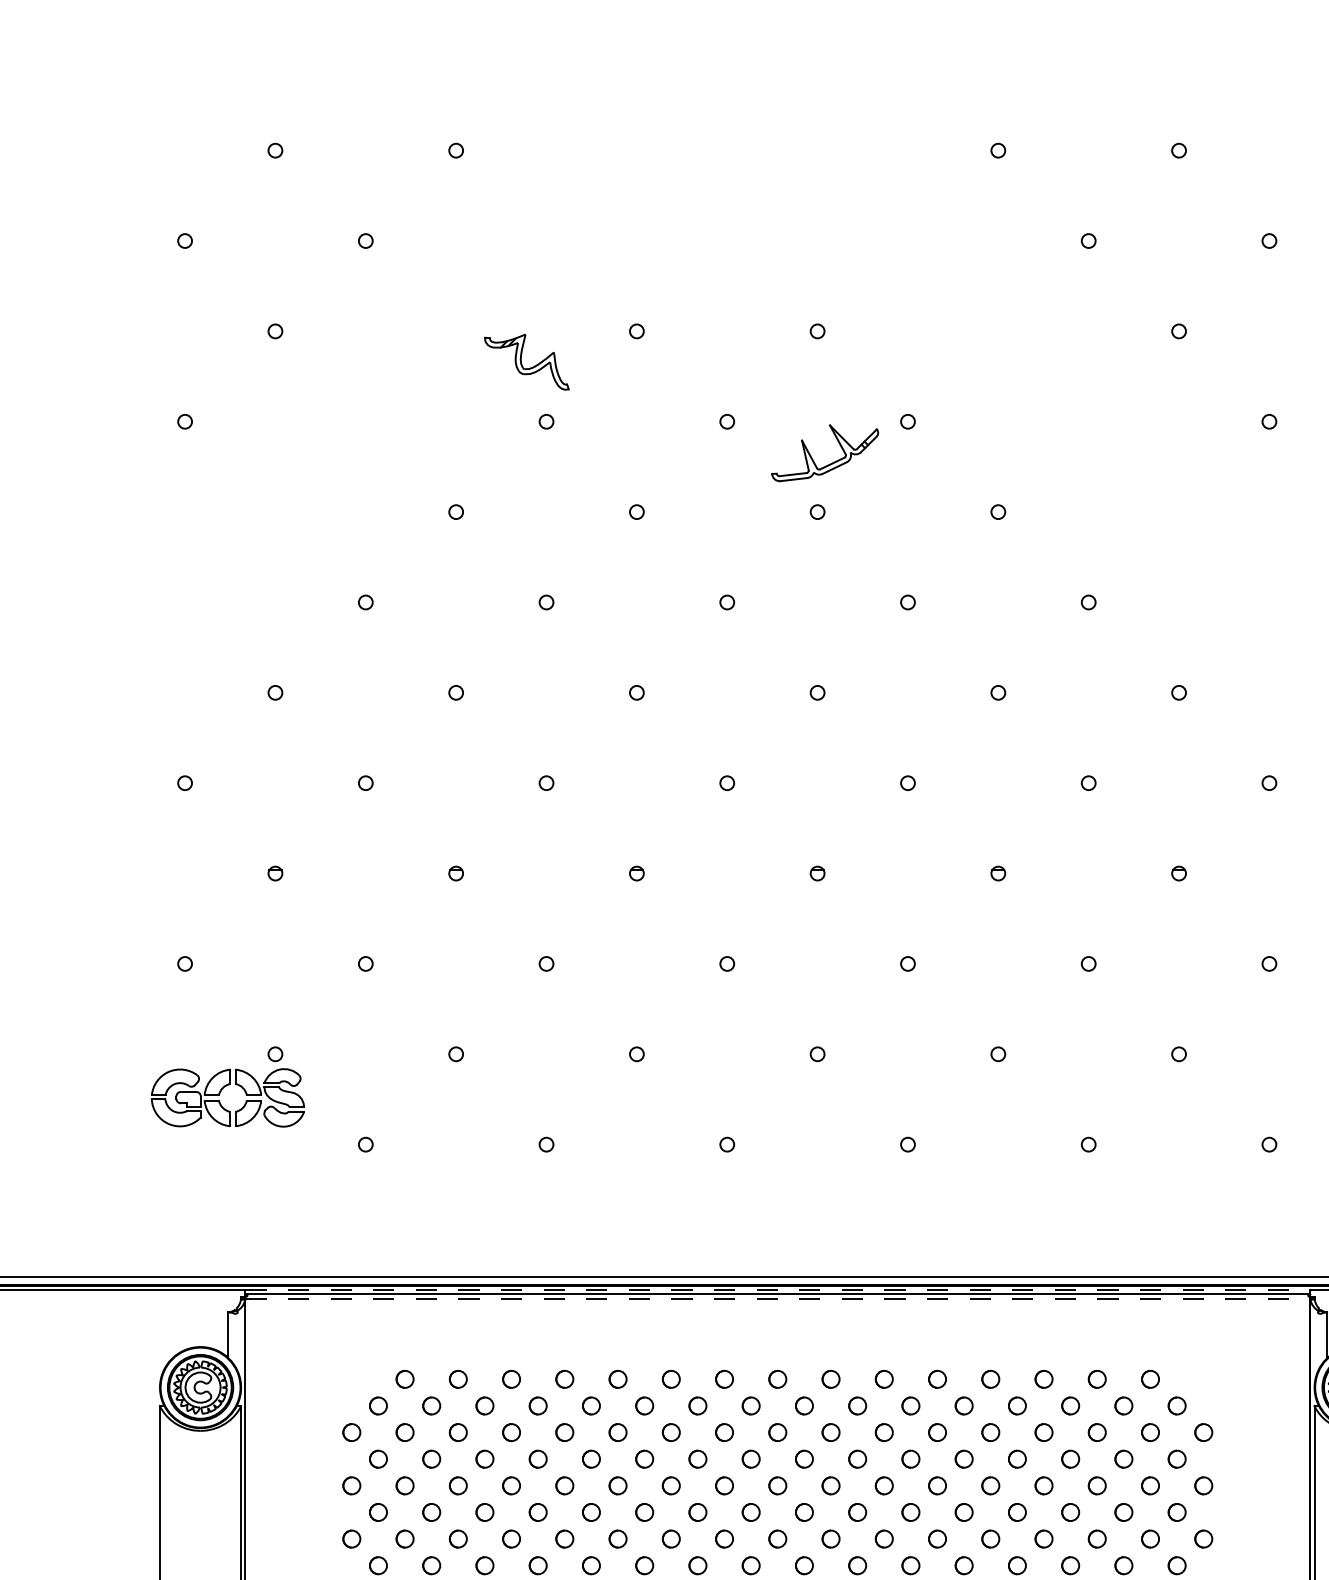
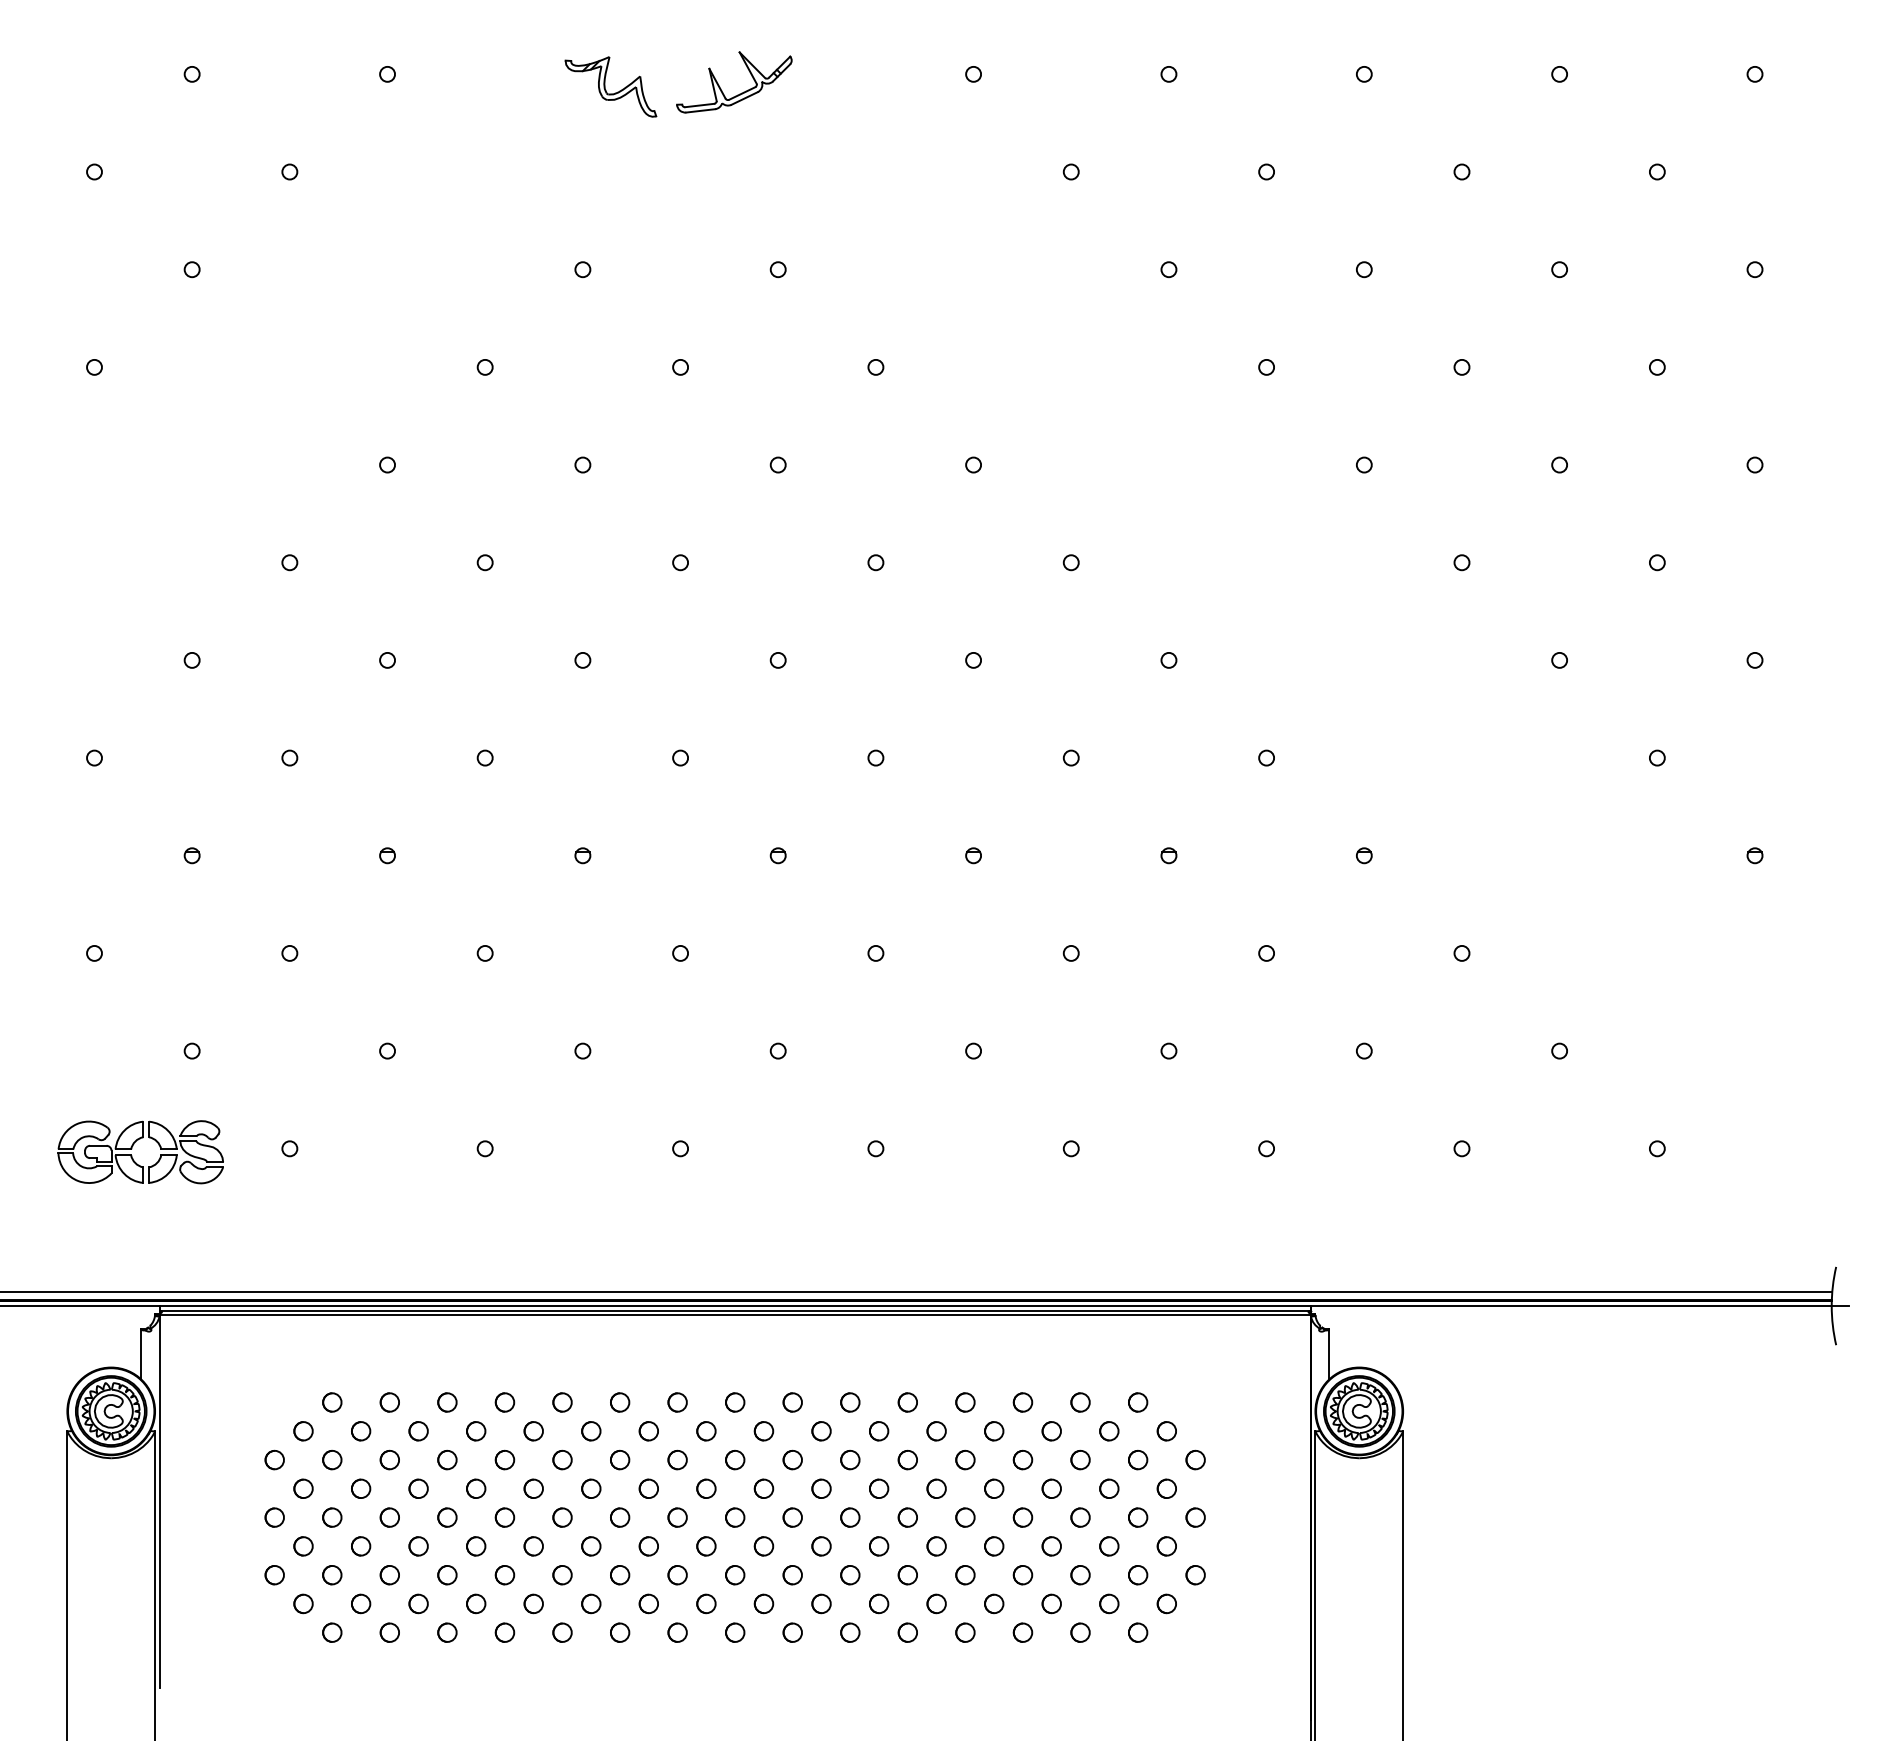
part: (526, 361) -> (610, 86), moved
part: (829, 463) -> (739, 93), moved
part: (220, 1100) -> (132, 1155), moved
line: (778, 1290) -> (735, 1306), dashed -> solid
line: (778, 1298) -> (735, 1315), dashed -> solid

